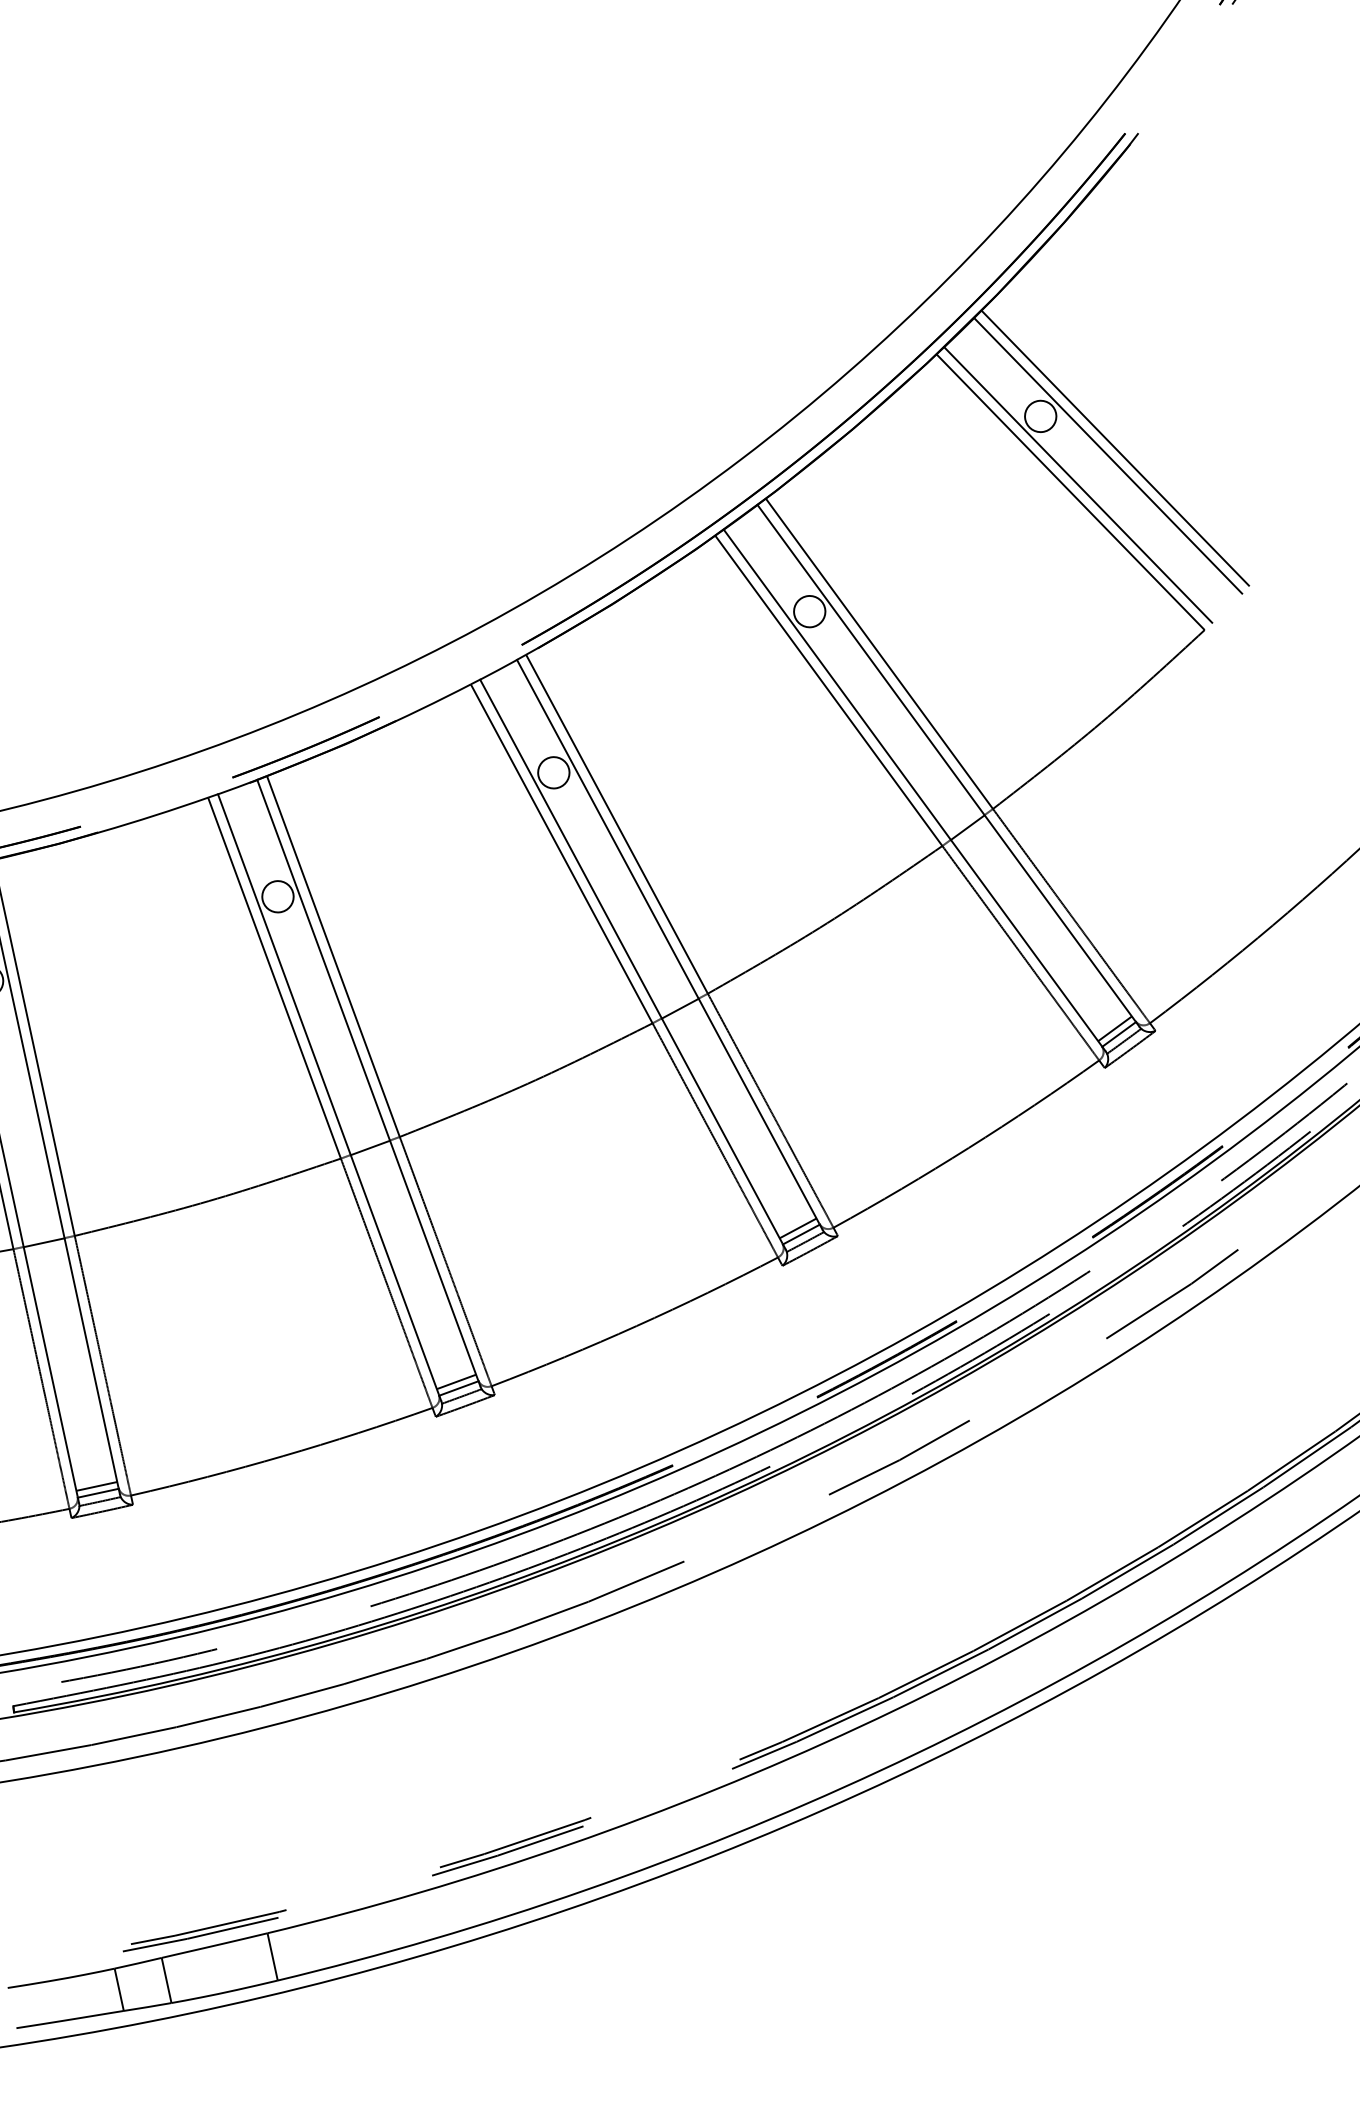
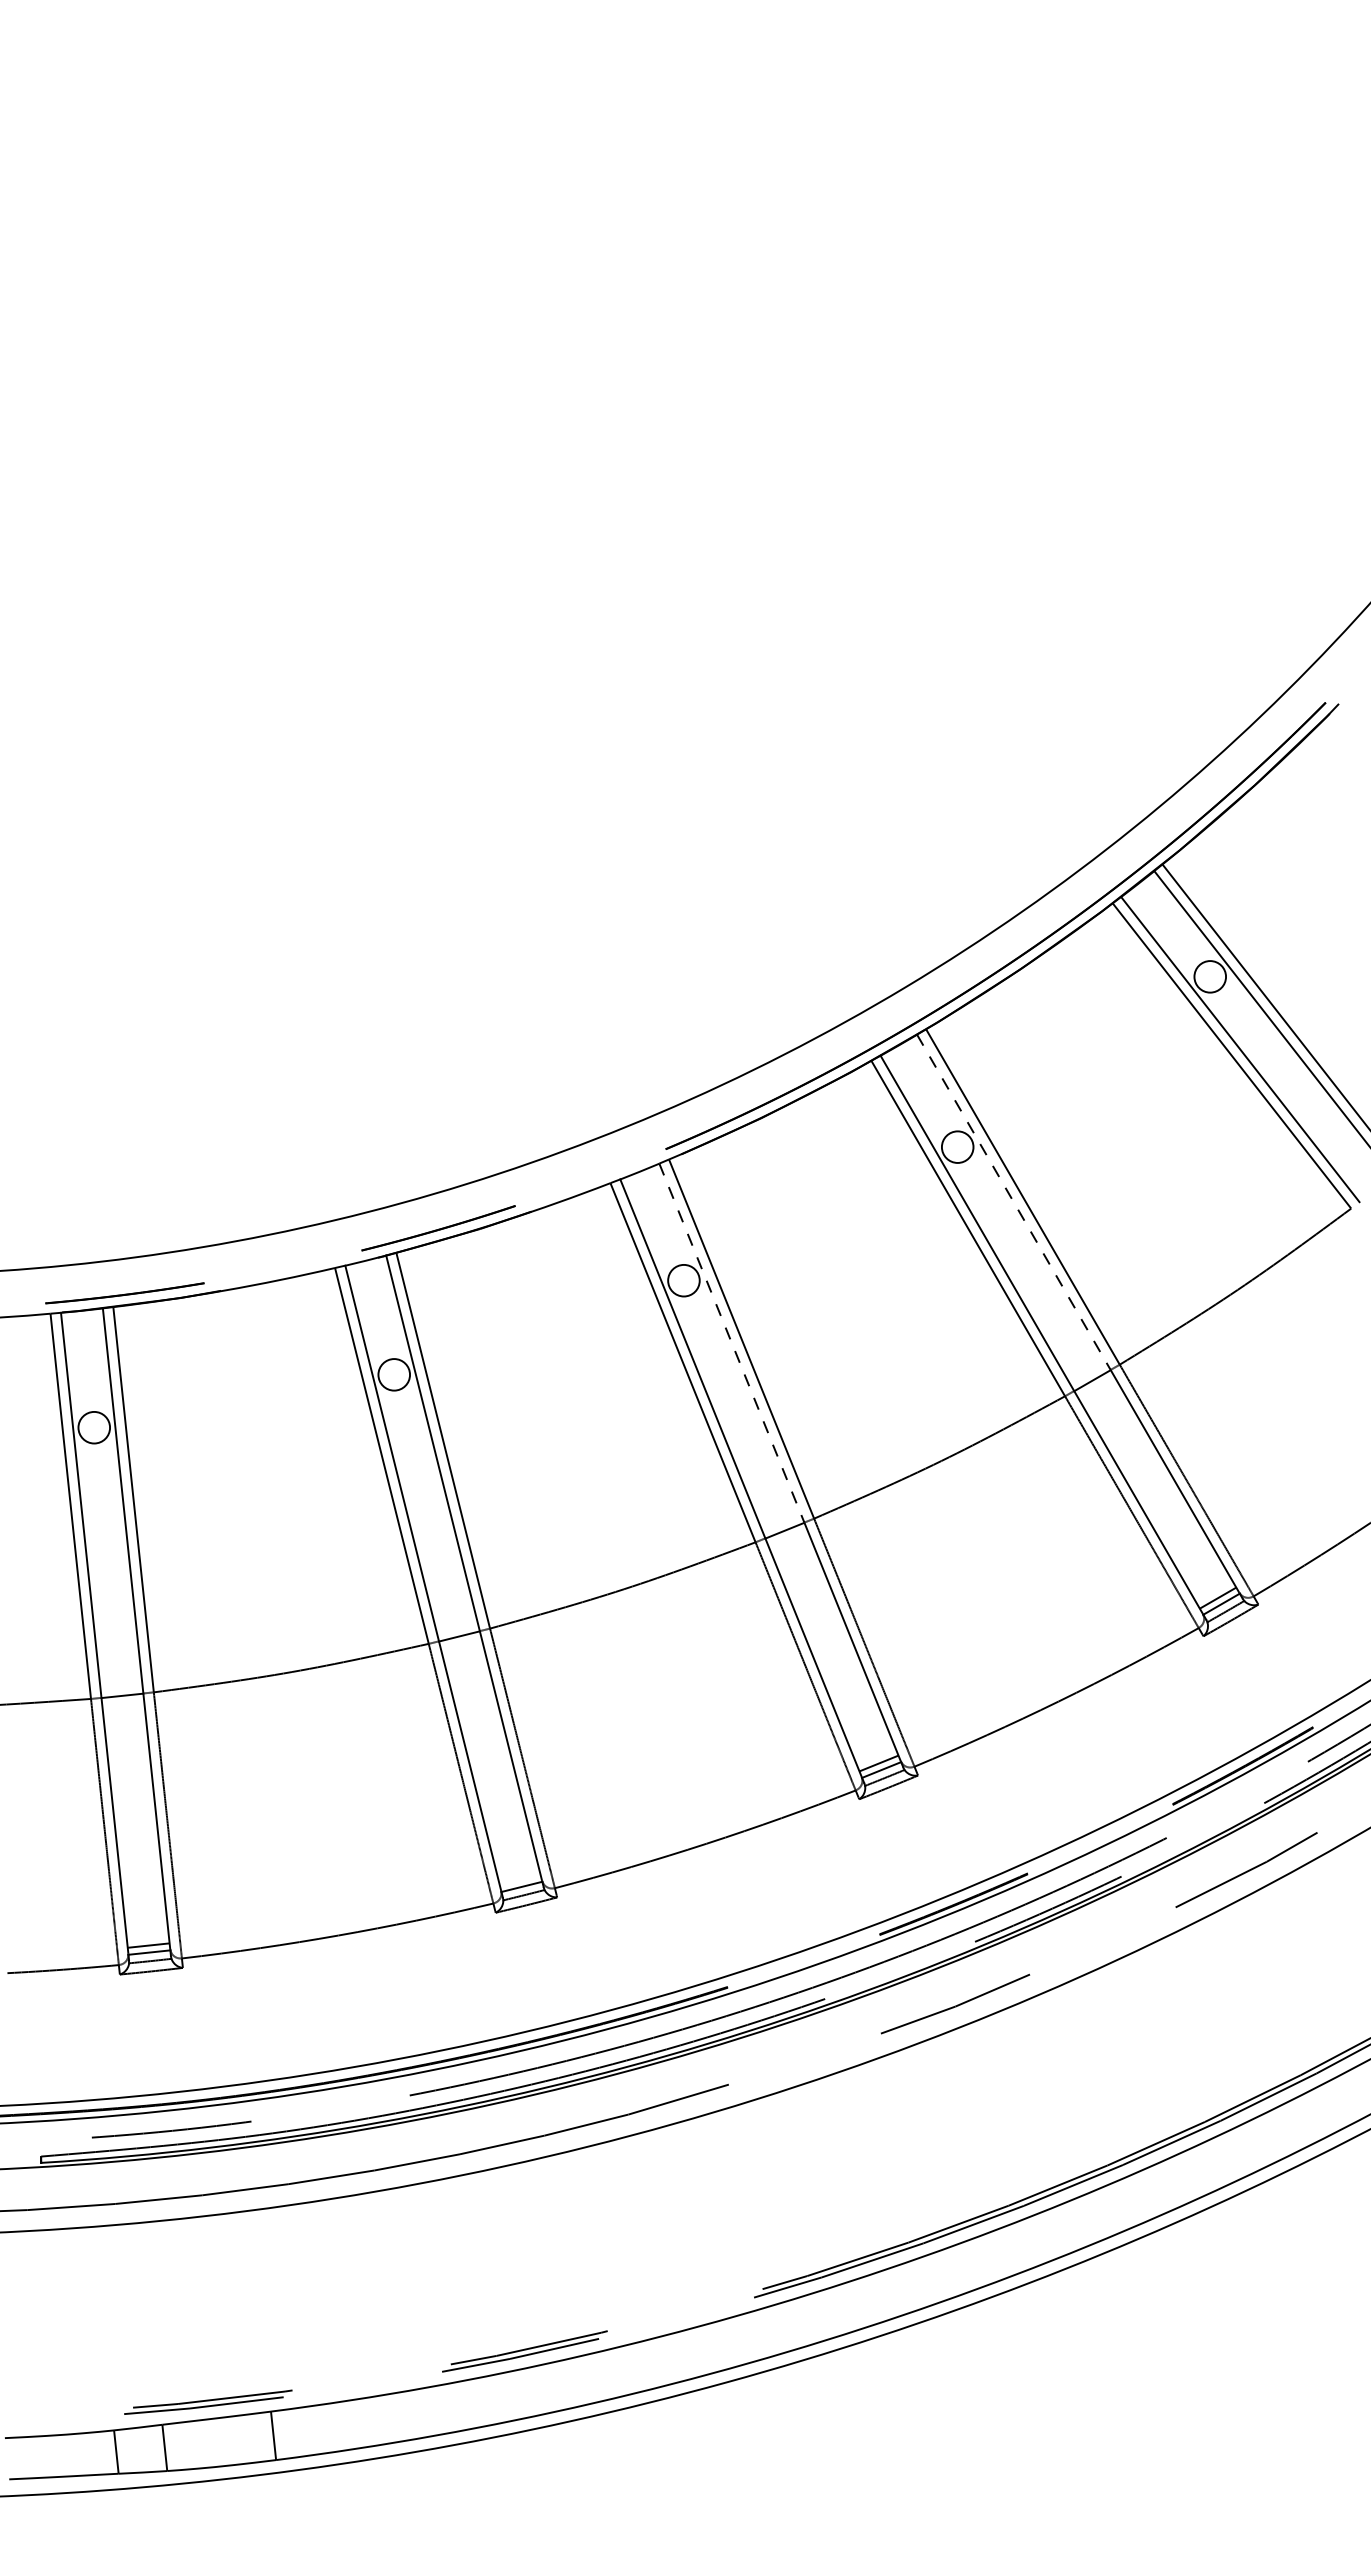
line: (870, 660) -> (1013, 1202), solid -> dashed
line: (607, 829) -> (731, 1343), solid -> dashed
line: (455, 1381) -> (519, 1879), removed

